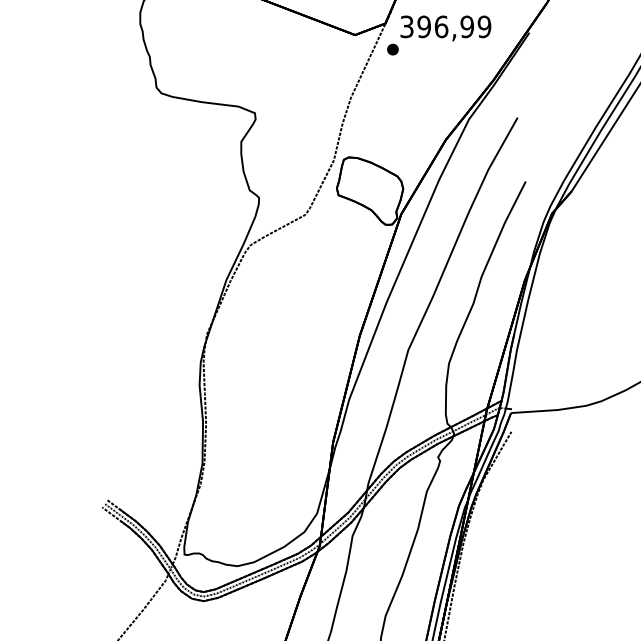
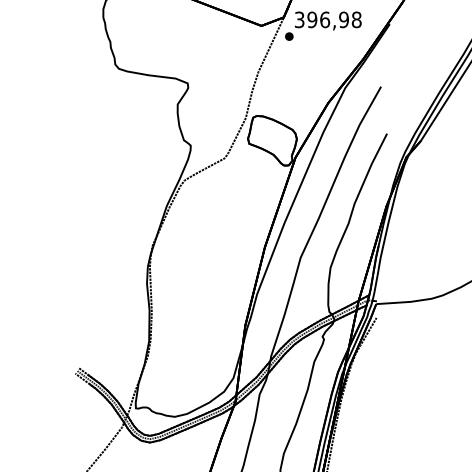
text: (484, 26) -> (356, 19), 396,99 -> 396,98

